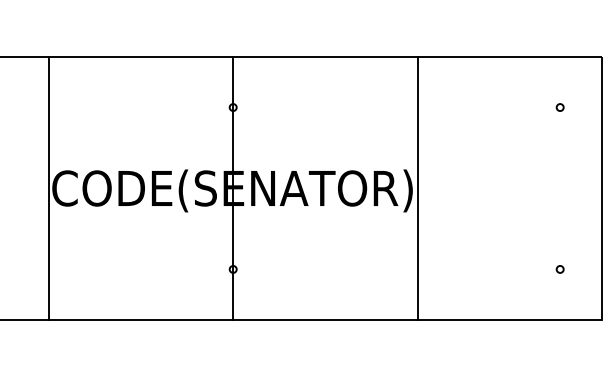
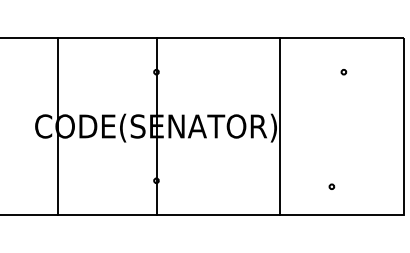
circle: (559, 108) -> (343, 72), moved
line: (48, 188) -> (57, 126), moved
circle: (559, 268) -> (331, 186), moved

